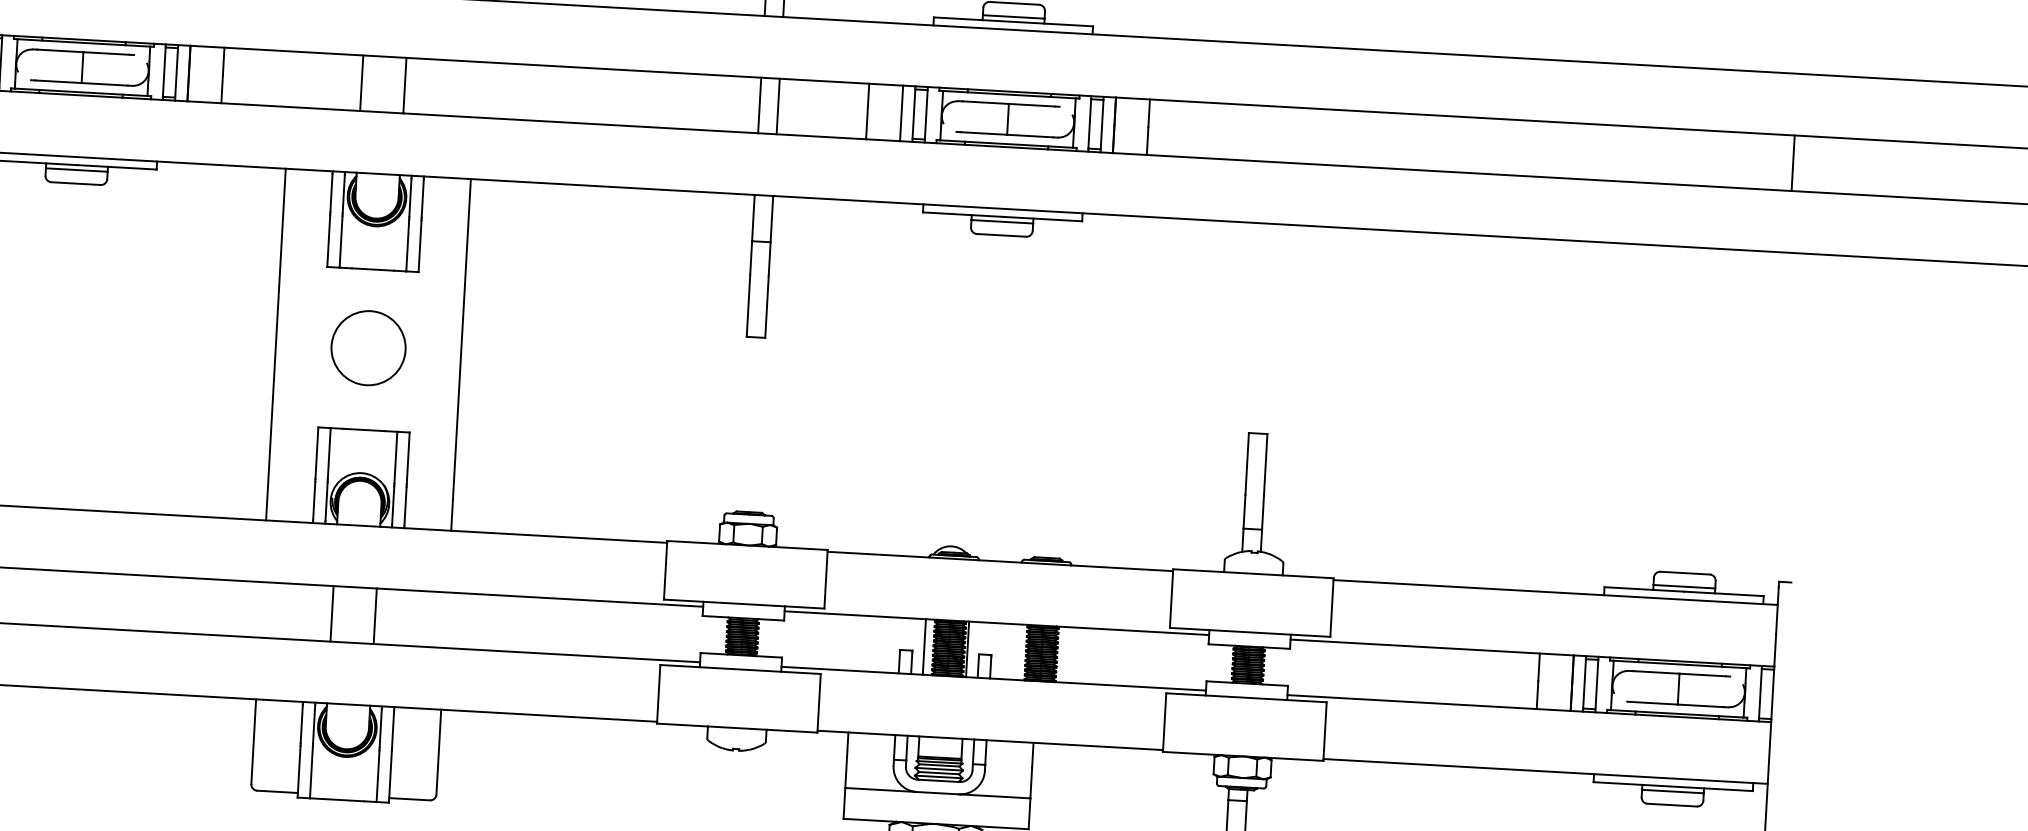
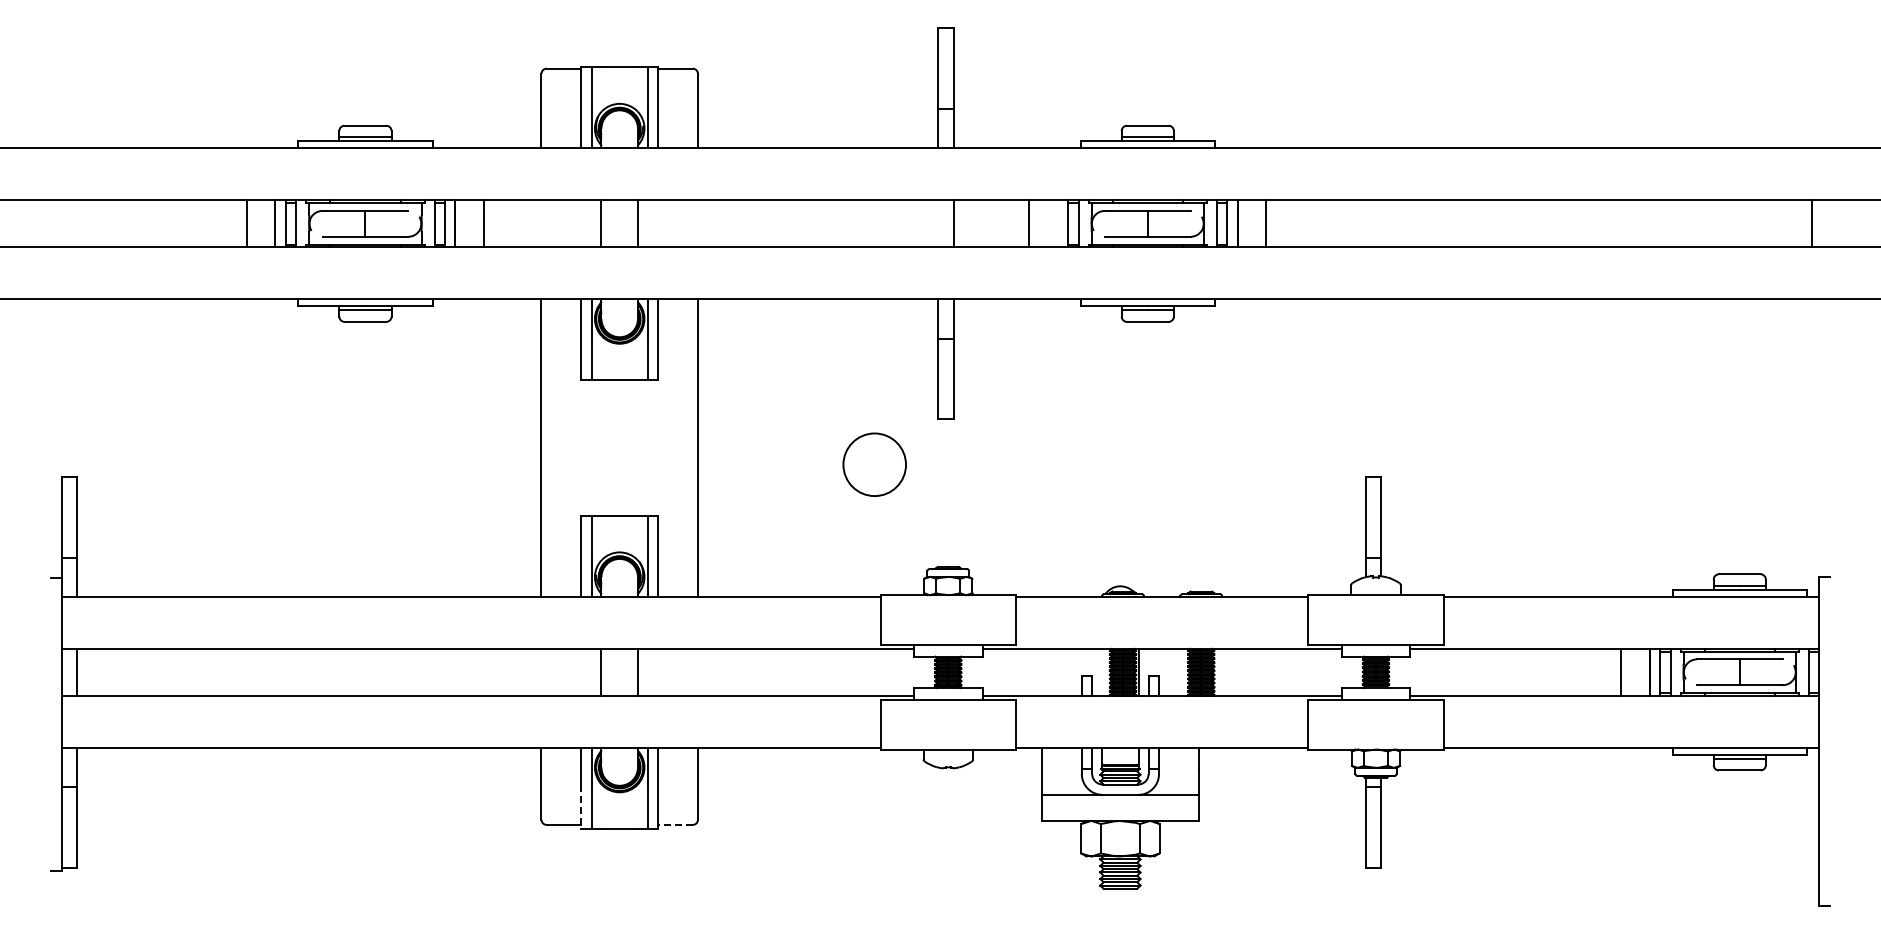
line: (759, 105) -> (937, 223), removed
line: (901, 113) -> (1057, 223), removed
circle: (368, 347) -> (874, 464), moved
line: (924, 645) -> (1102, 671), removed
line: (299, 772) -> (581, 807), solid -> dashed
line: (409, 798) -> (675, 824), solid -> dashed

